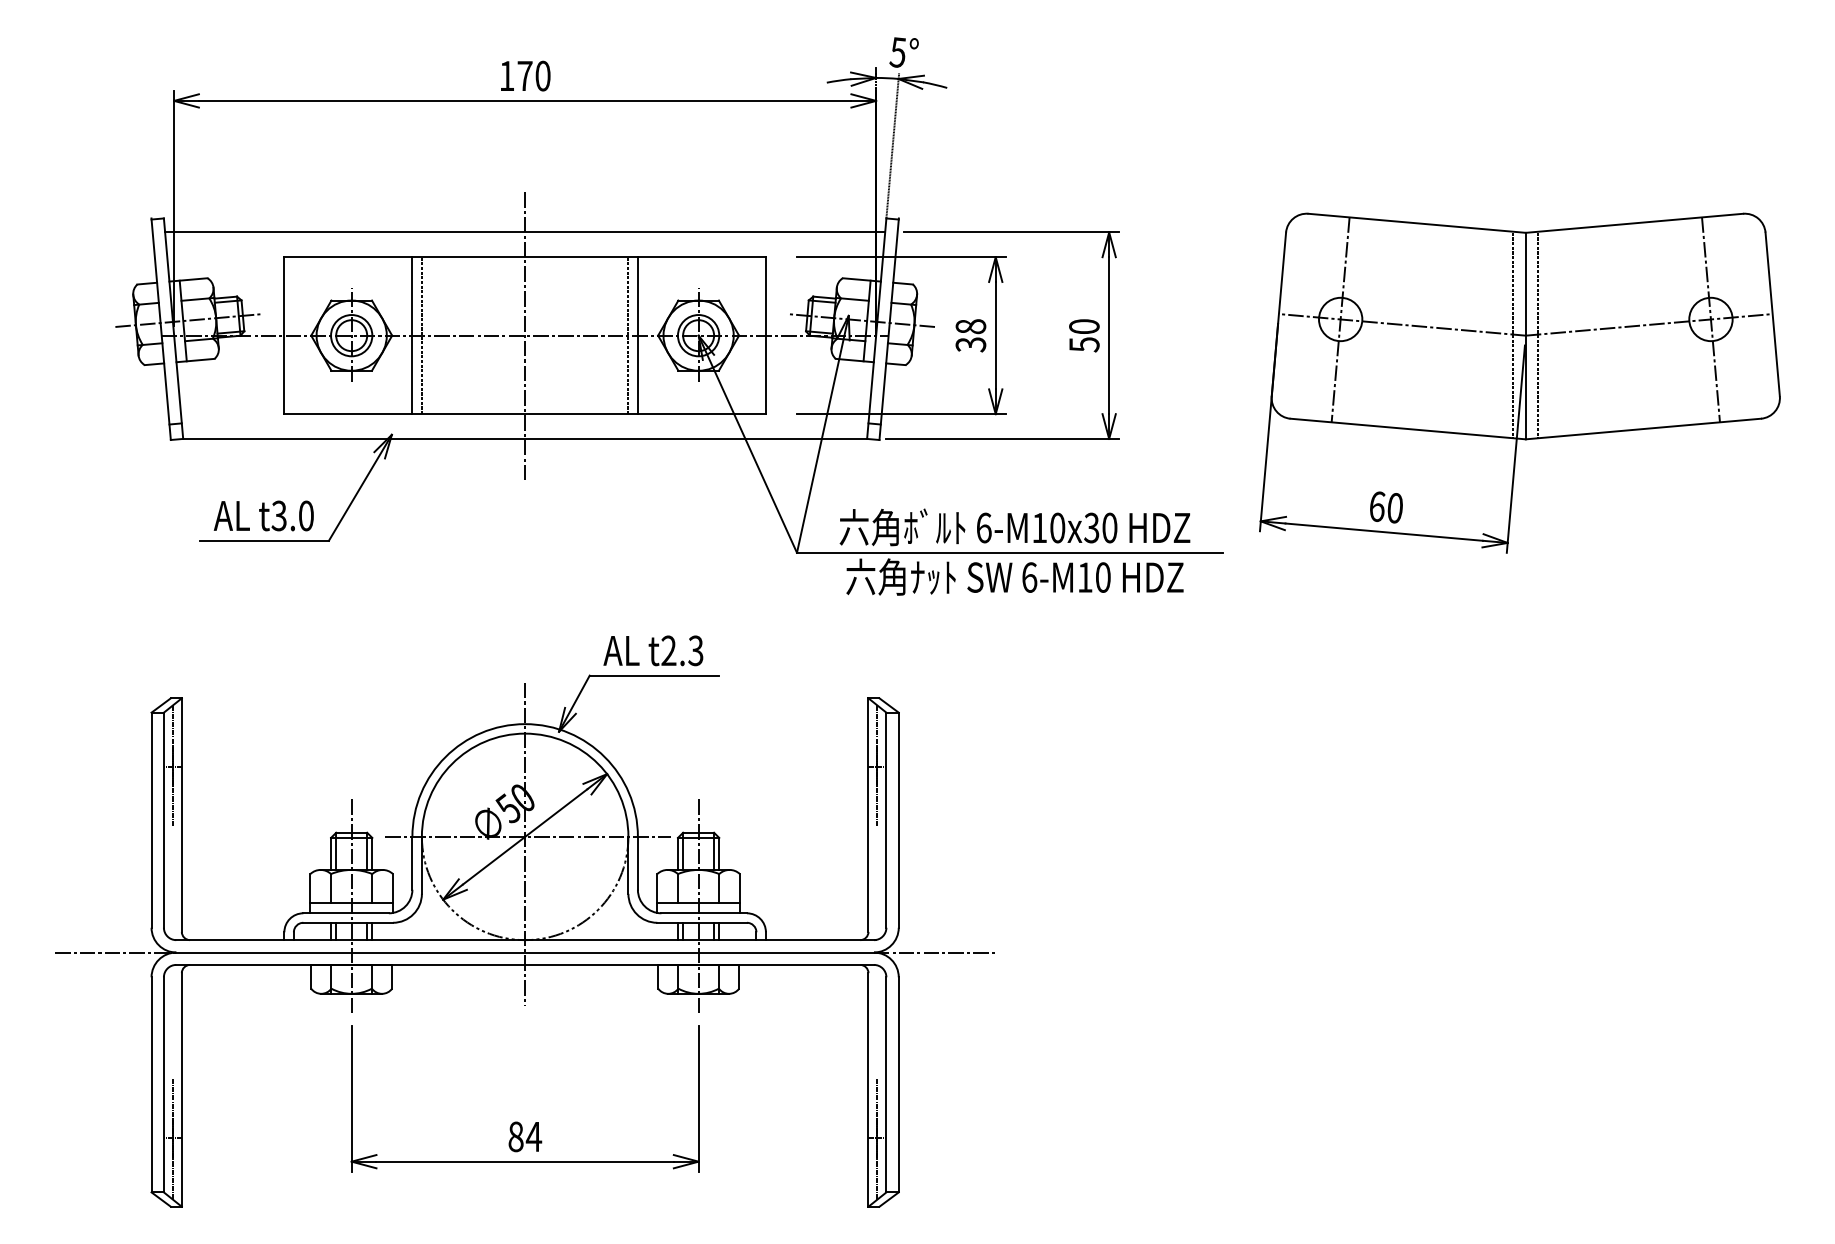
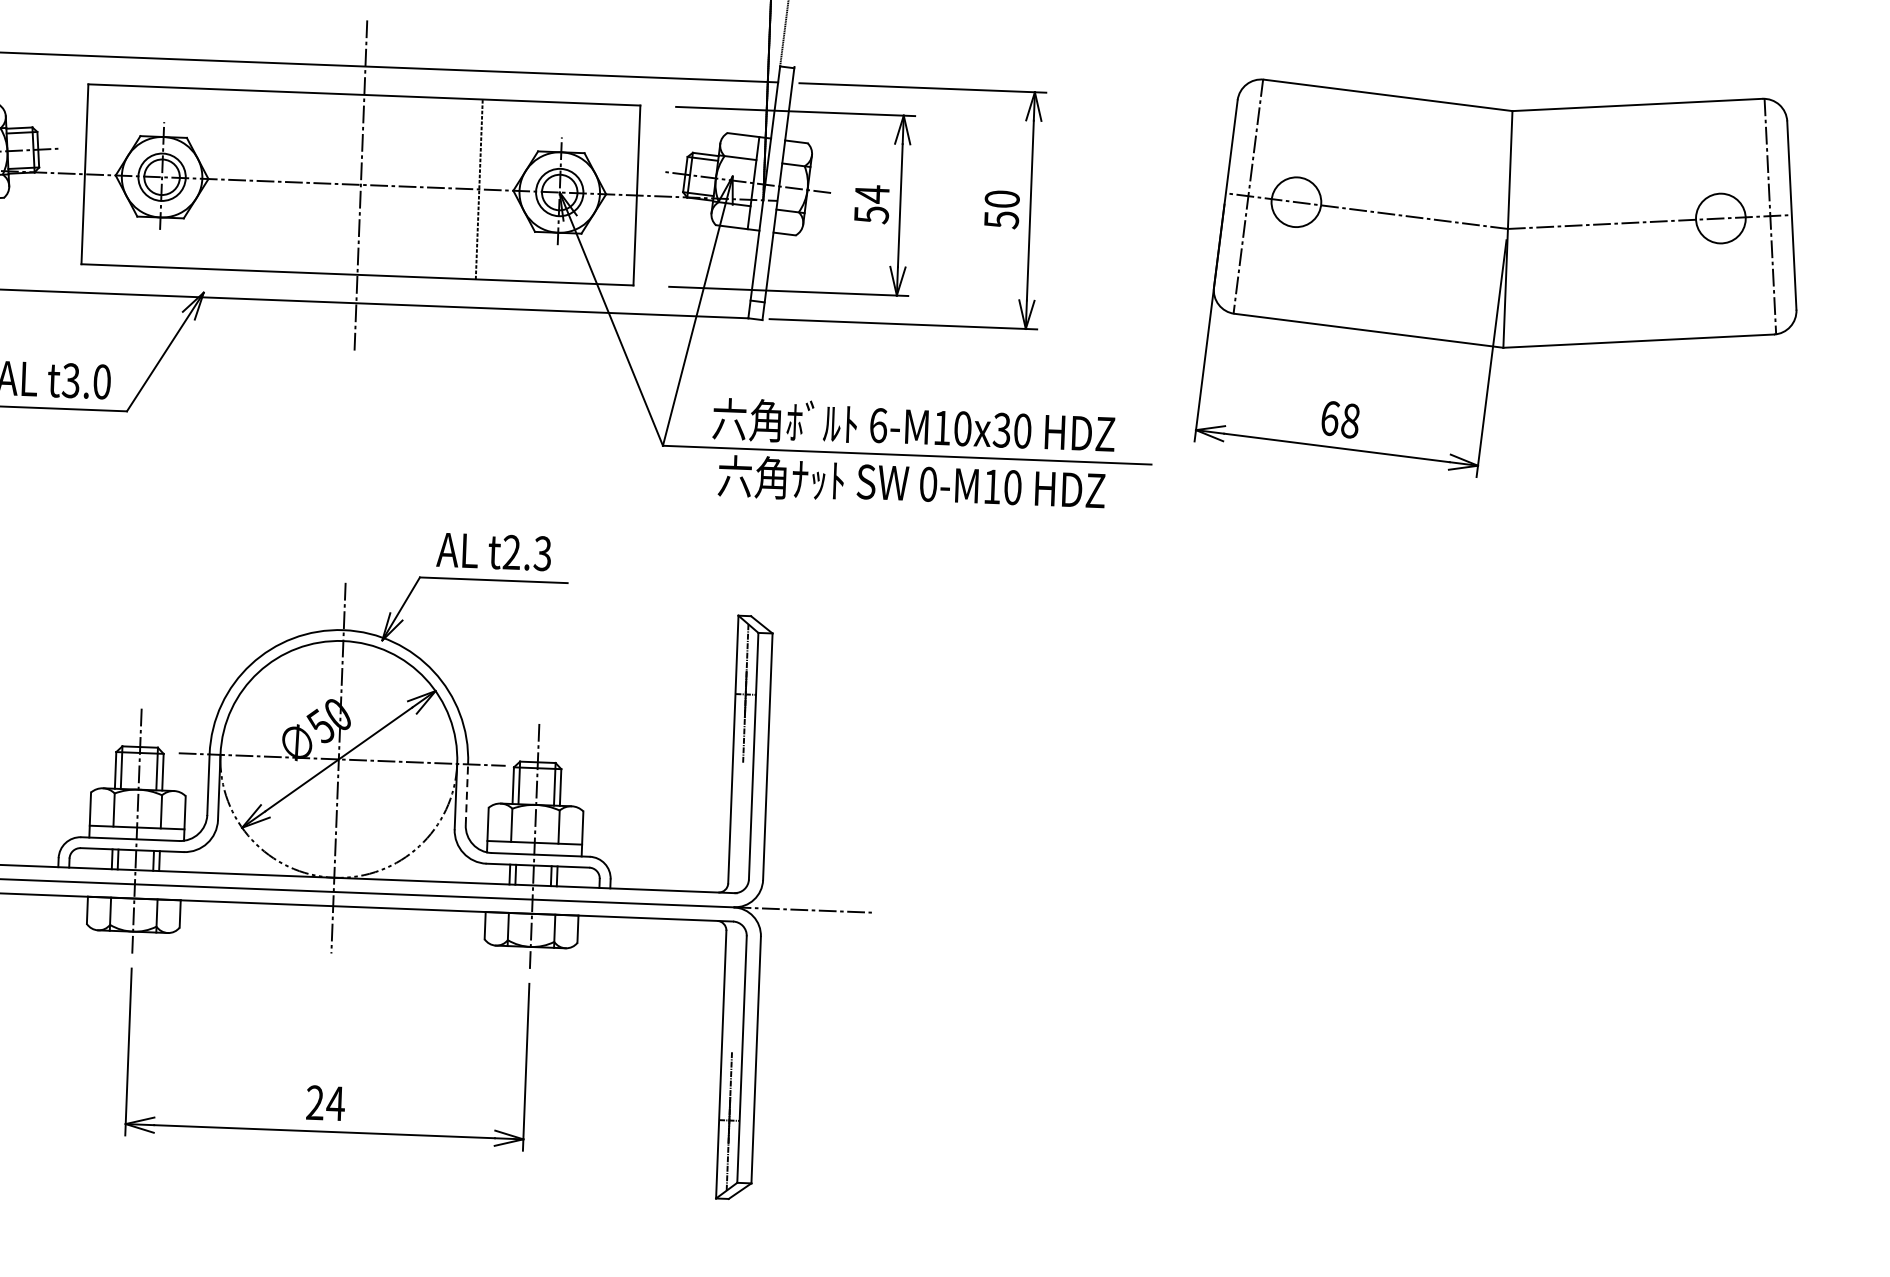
line: (1340, 319) -> (1248, 195), moved
line: (1710, 319) -> (1769, 215), moved
text: (970, 334) -> (871, 203), 38 -> 54
line: (412, 335) -> (231, 179), removed
line: (421, 335) -> (242, 180), removed
line: (637, 335) -> (489, 189), removed
line: (1513, 335) -> (1493, 228), removed
line: (1538, 335) -> (1522, 229), removed
text: (1394, 508) -> (1349, 421), 60 -> 68
text: (1029, 577) -> (928, 484), 6-M10 -> 0-M10
line: (637, 862) -> (466, 793), solid -> dashed
text: (515, 1136) -> (314, 1102), 84 -> 24

